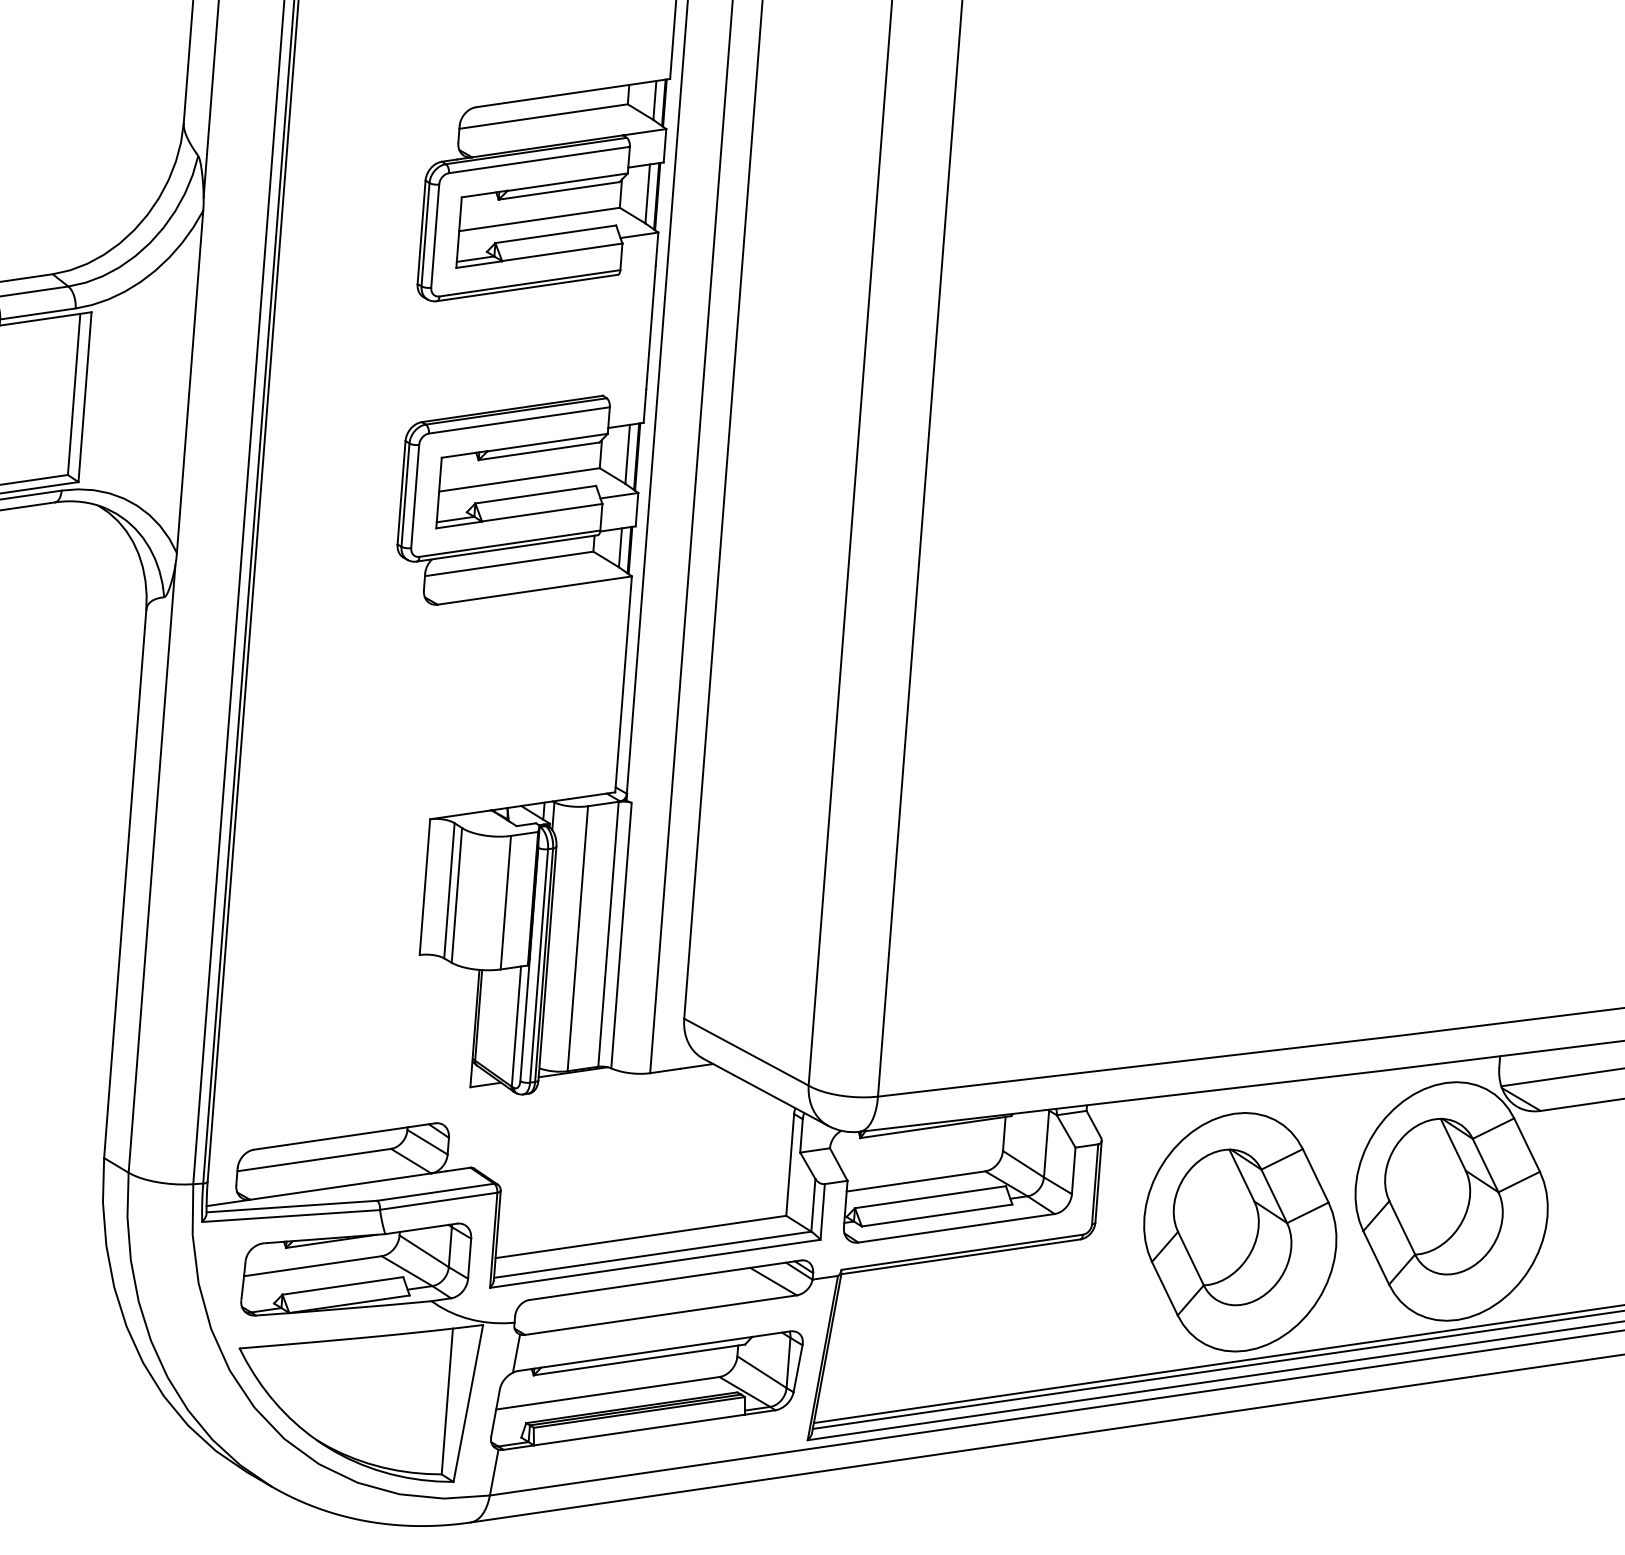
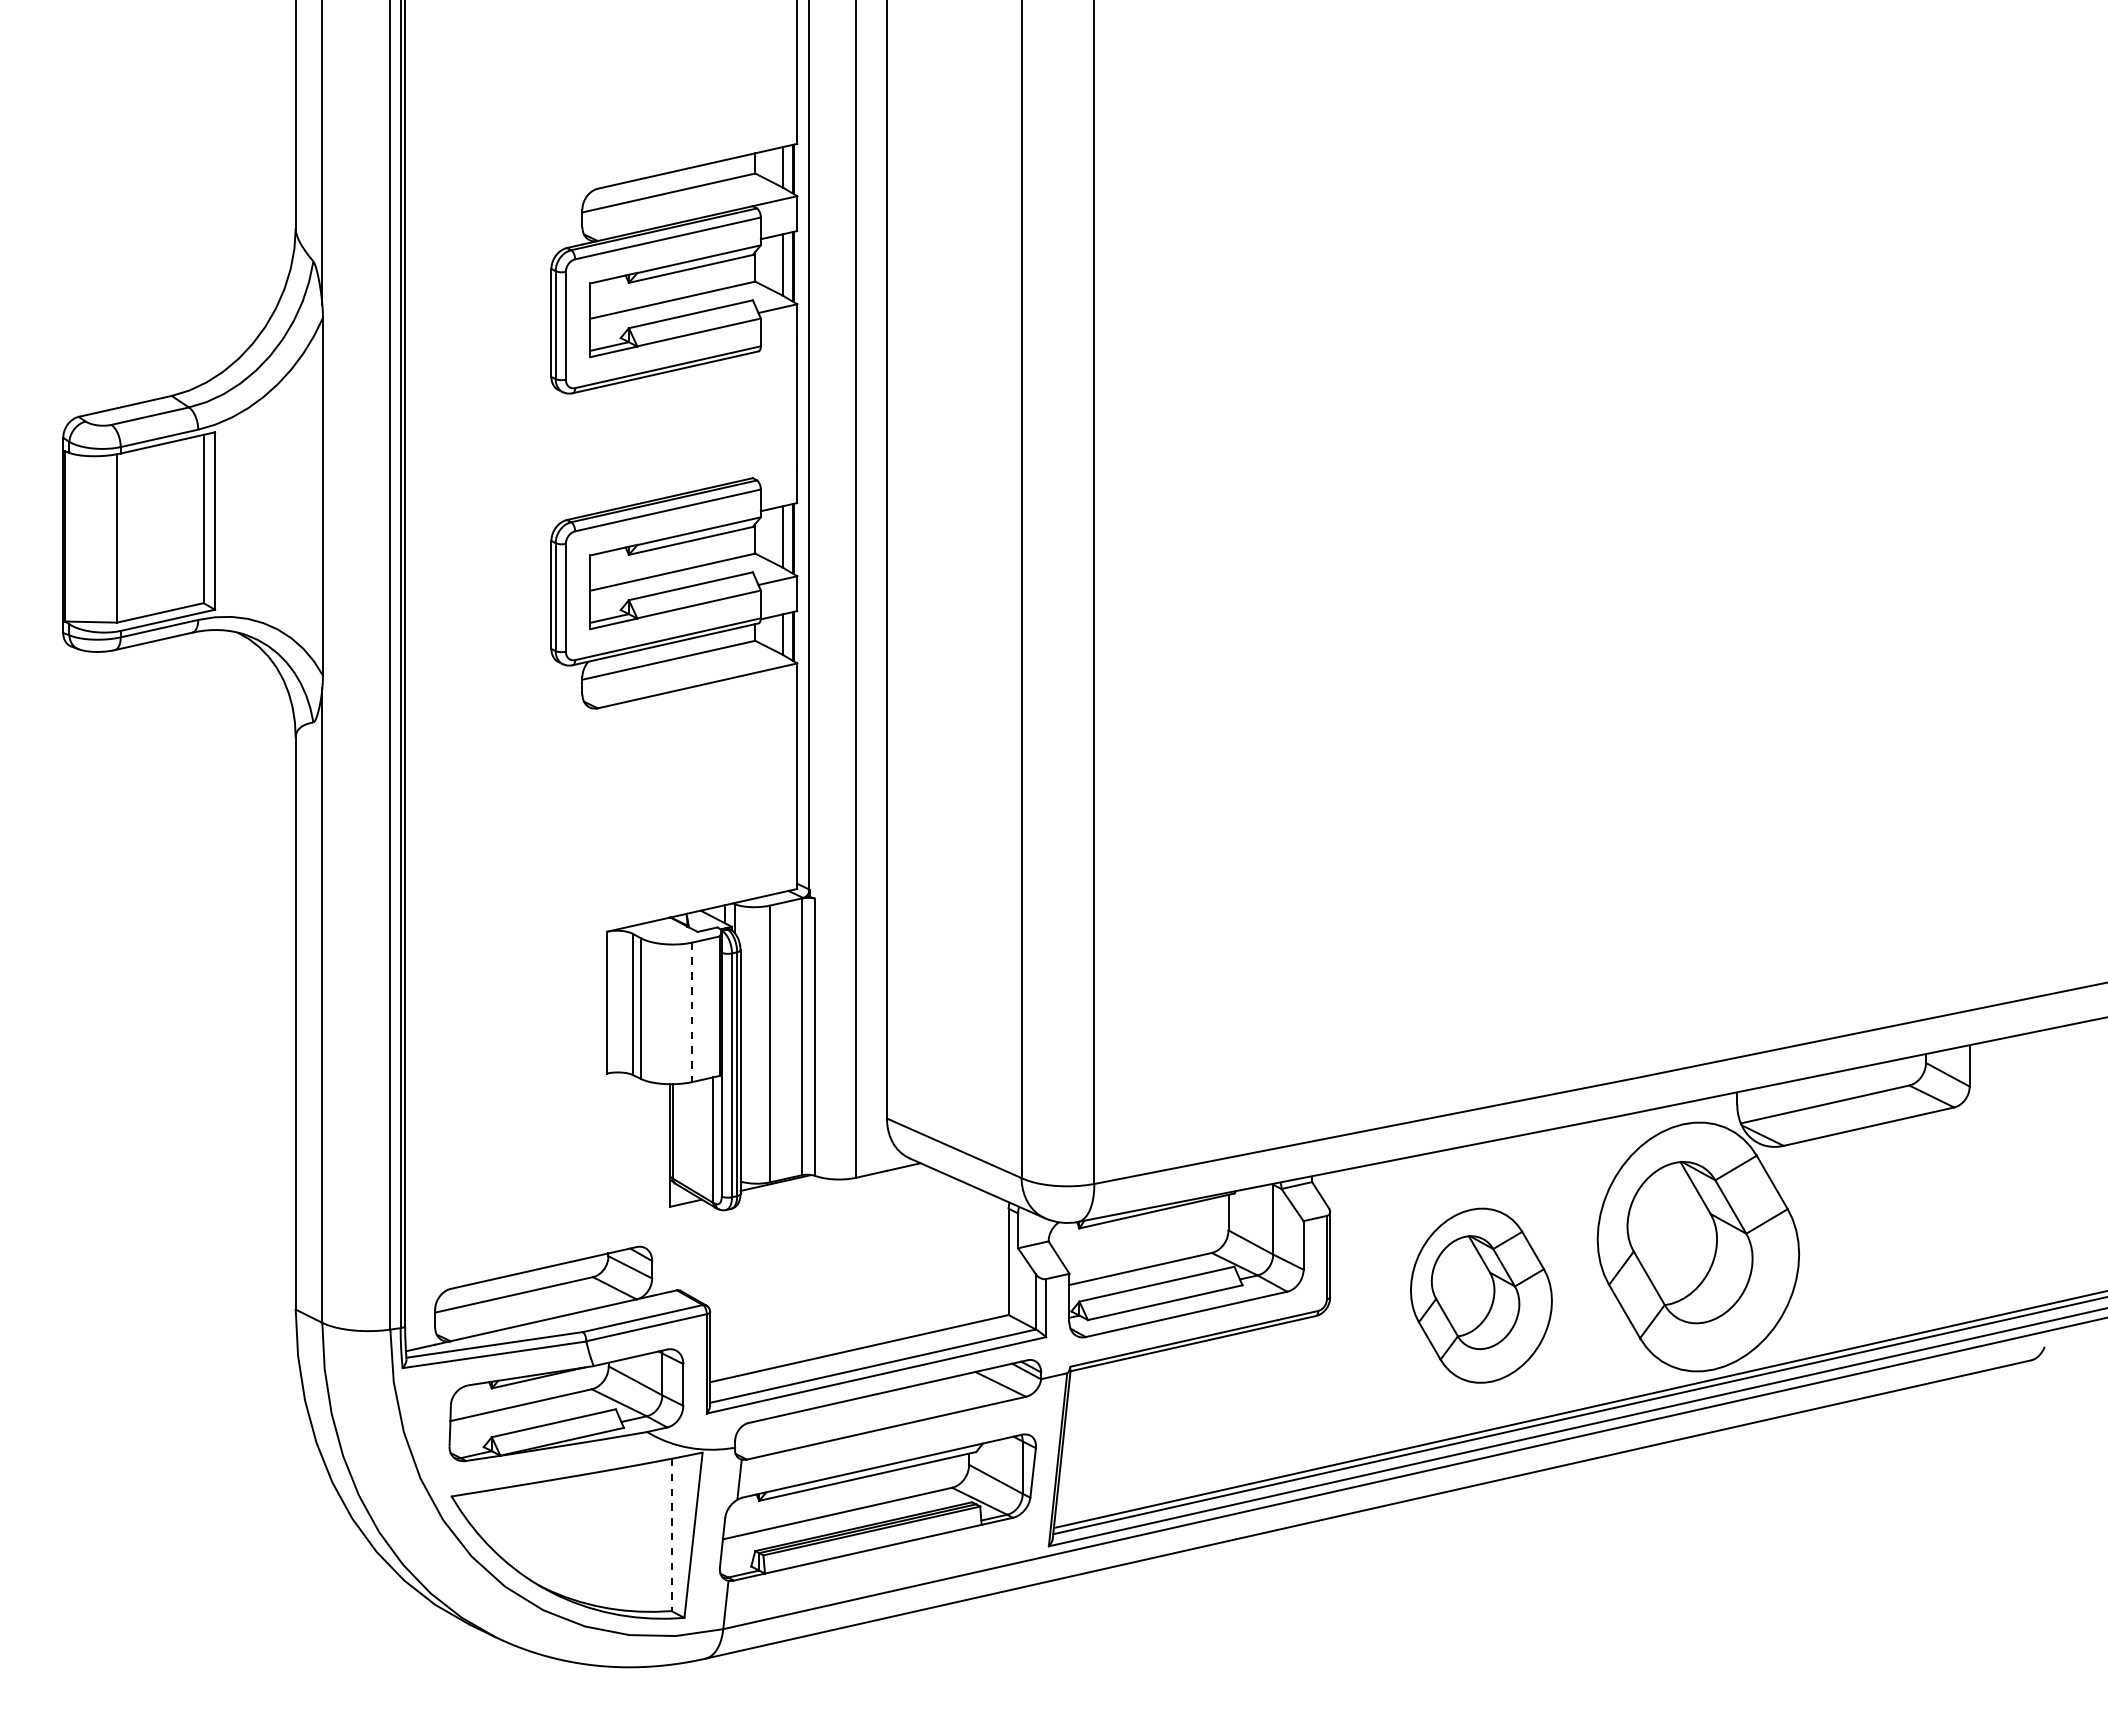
line: (505, 902) -> (692, 1012), solid -> dashed
part: (1240, 1231) -> (1481, 1295), size x0.7
line: (447, 1402) -> (671, 1535), solid -> dashed

